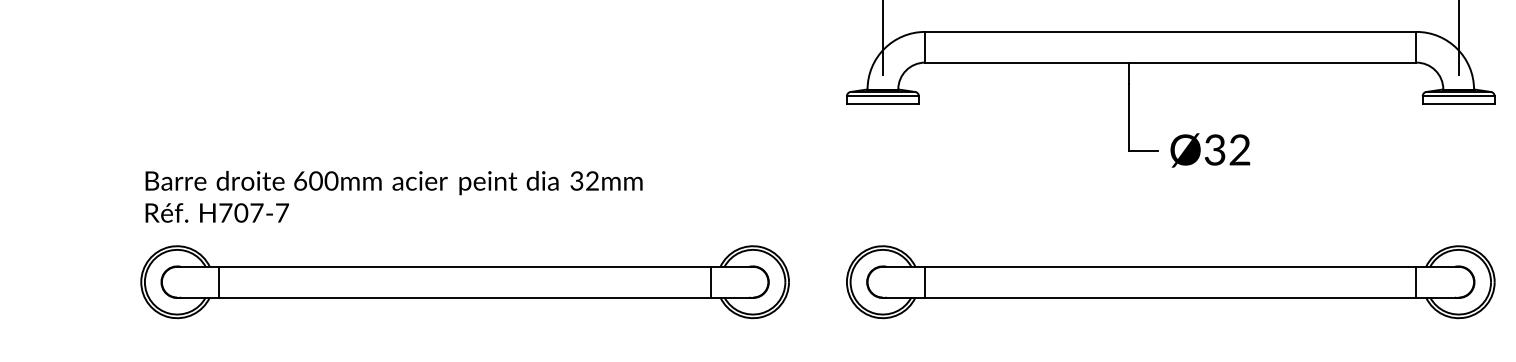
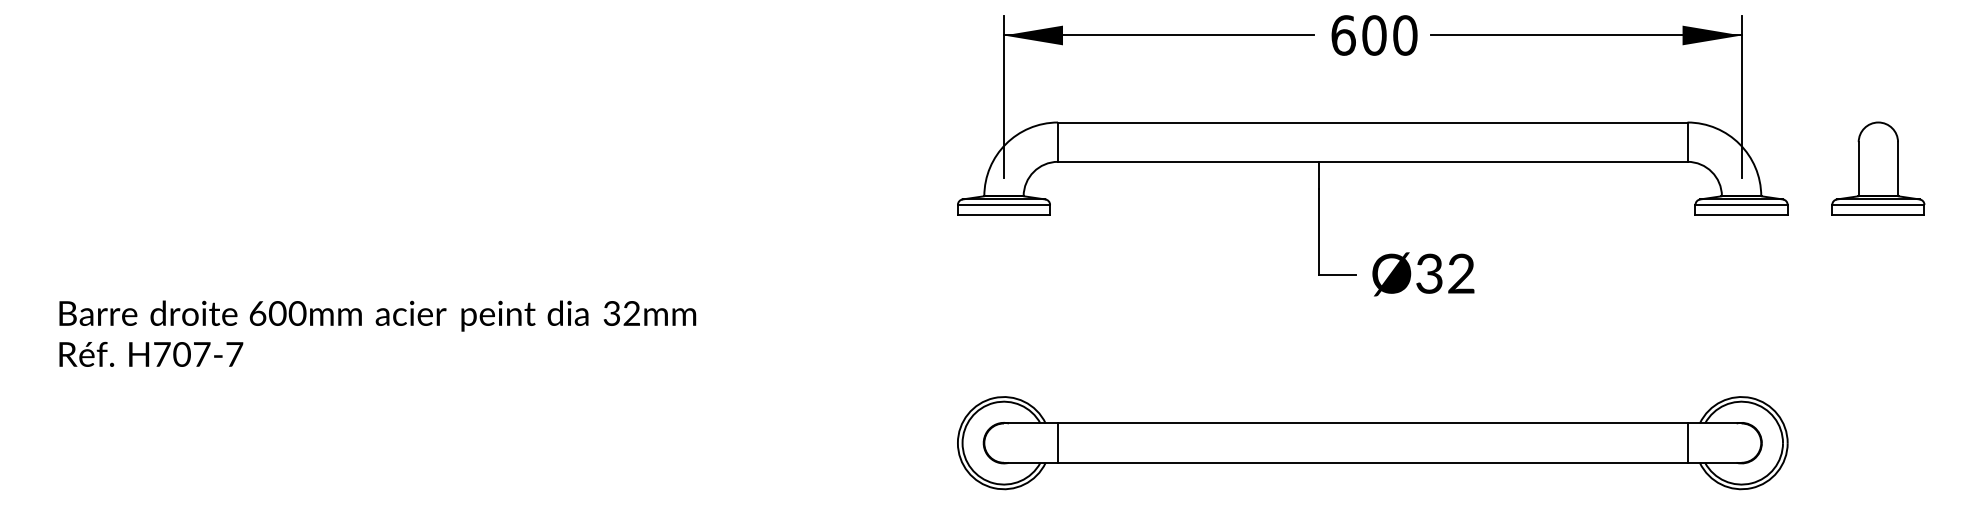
part: (464, 282) -> (468, 443), removed

